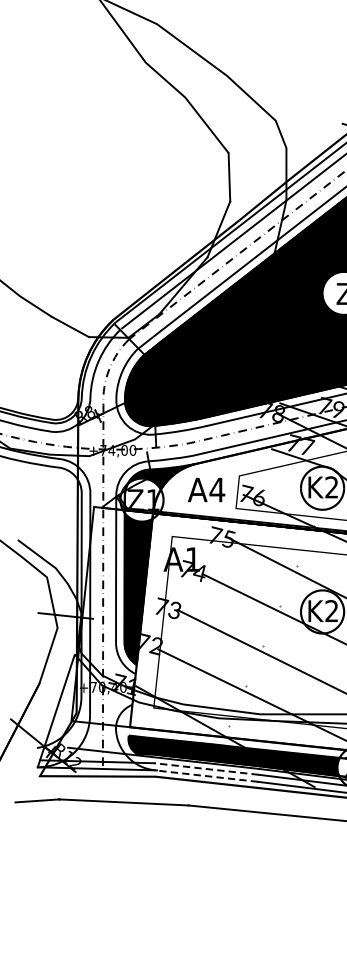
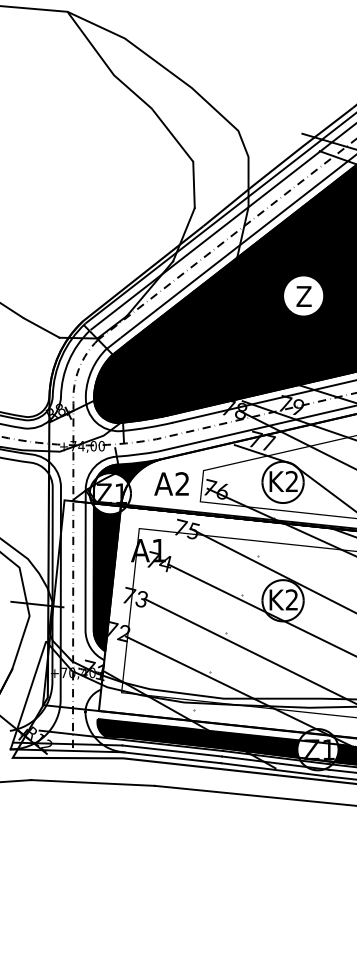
text: (216, 489) -> (181, 483), A4 -> A2
line: (205, 768) -> (171, 750), dashed -> solid
line: (205, 775) -> (171, 757), dashed -> solid

